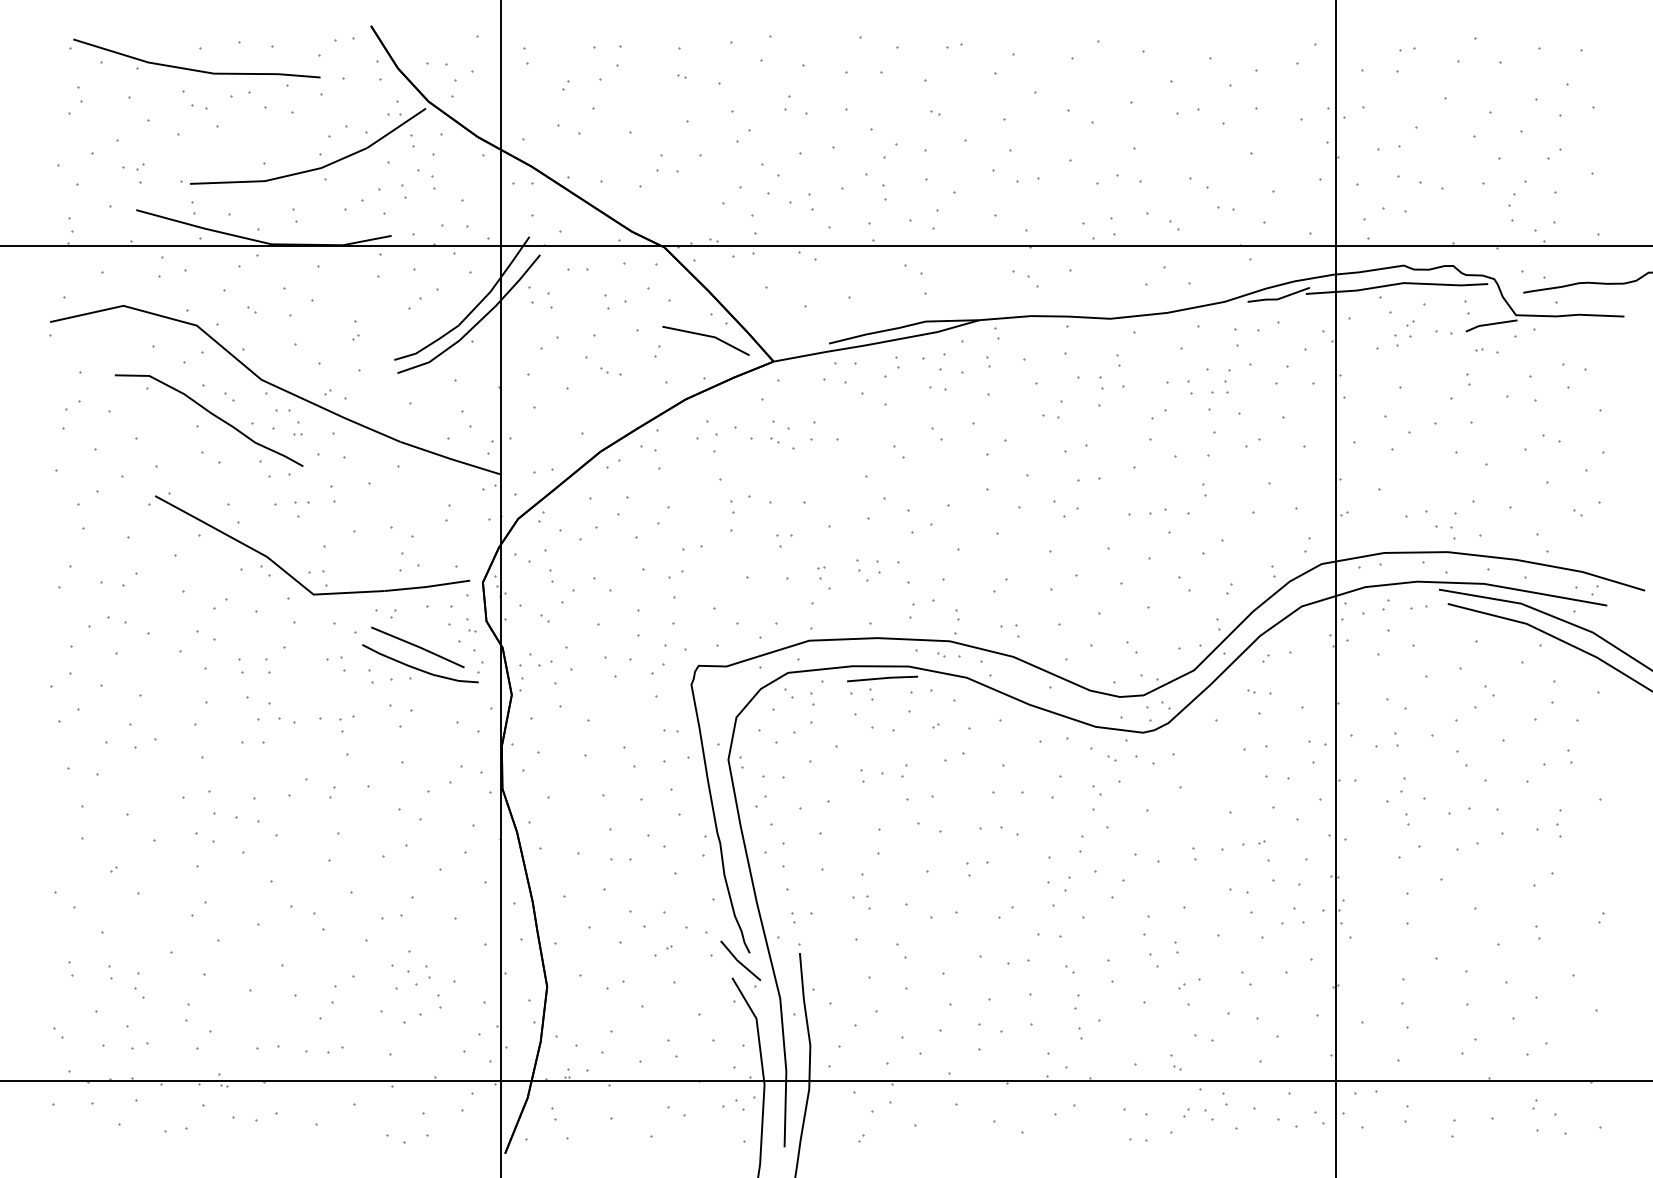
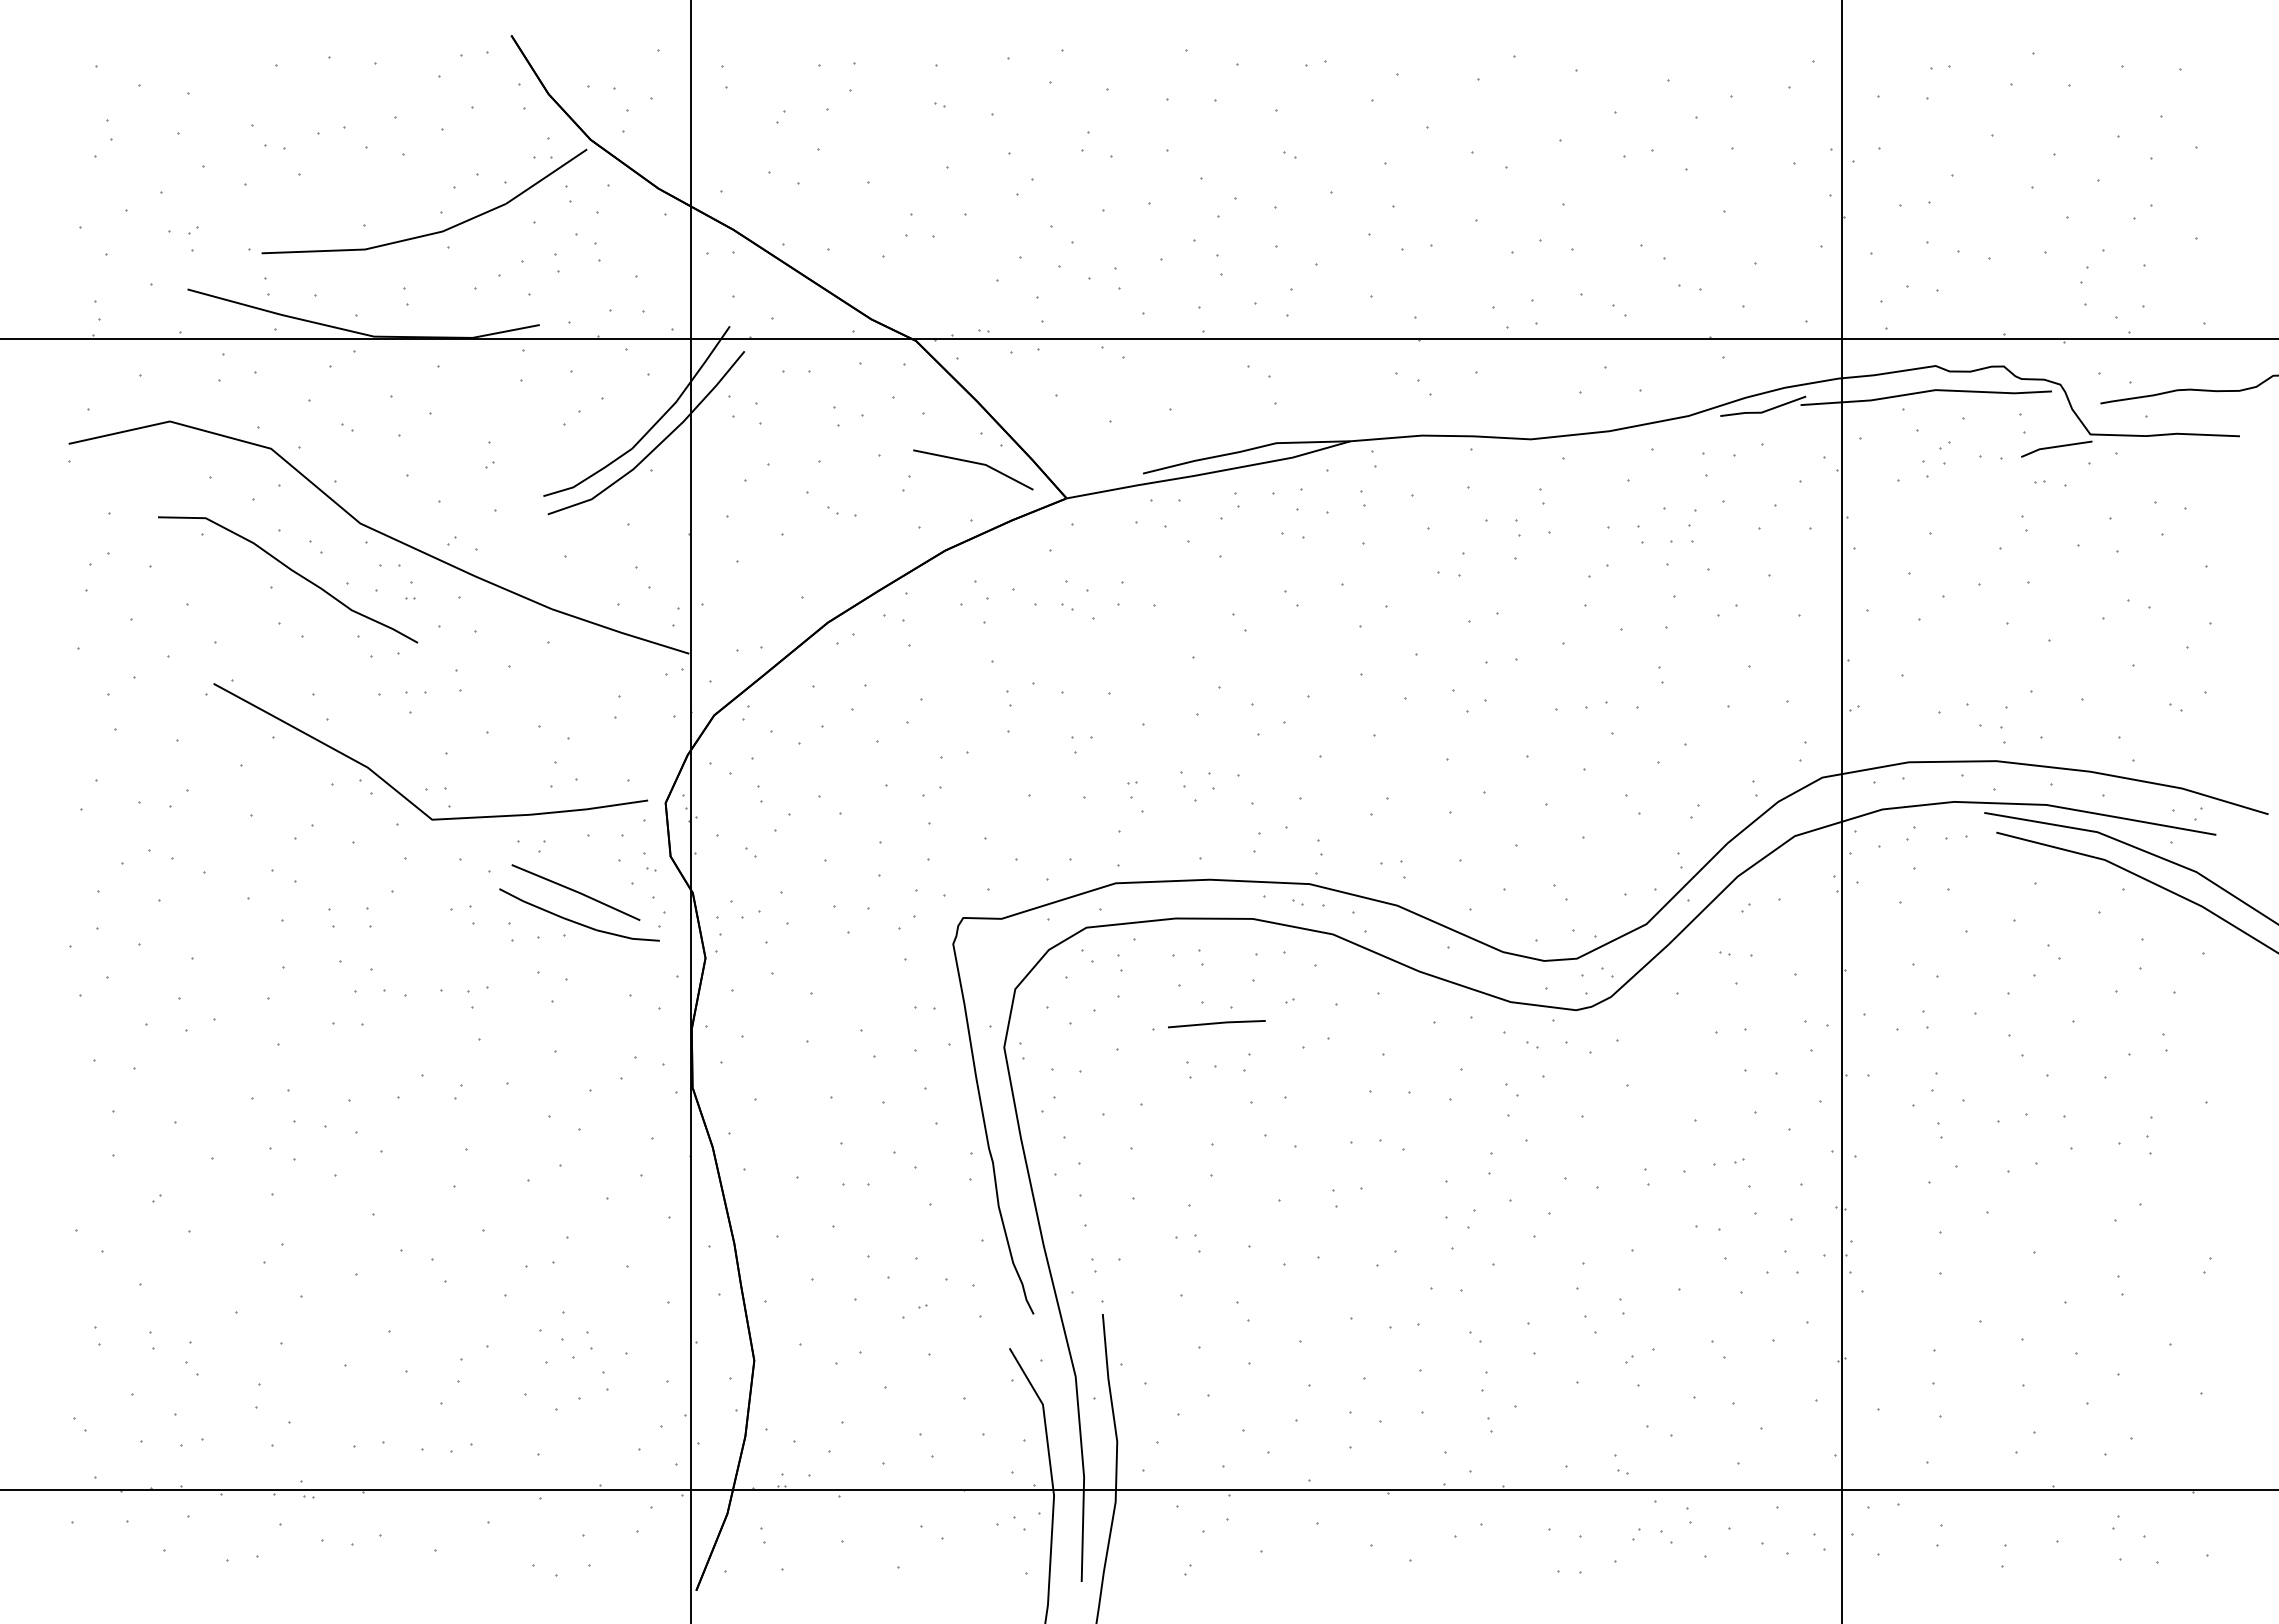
line: (194, 69) -> (268, 95), removed
line: (882, 679) -> (1216, 1024), moved
line: (739, 961) -> (1019, 1325), removed

